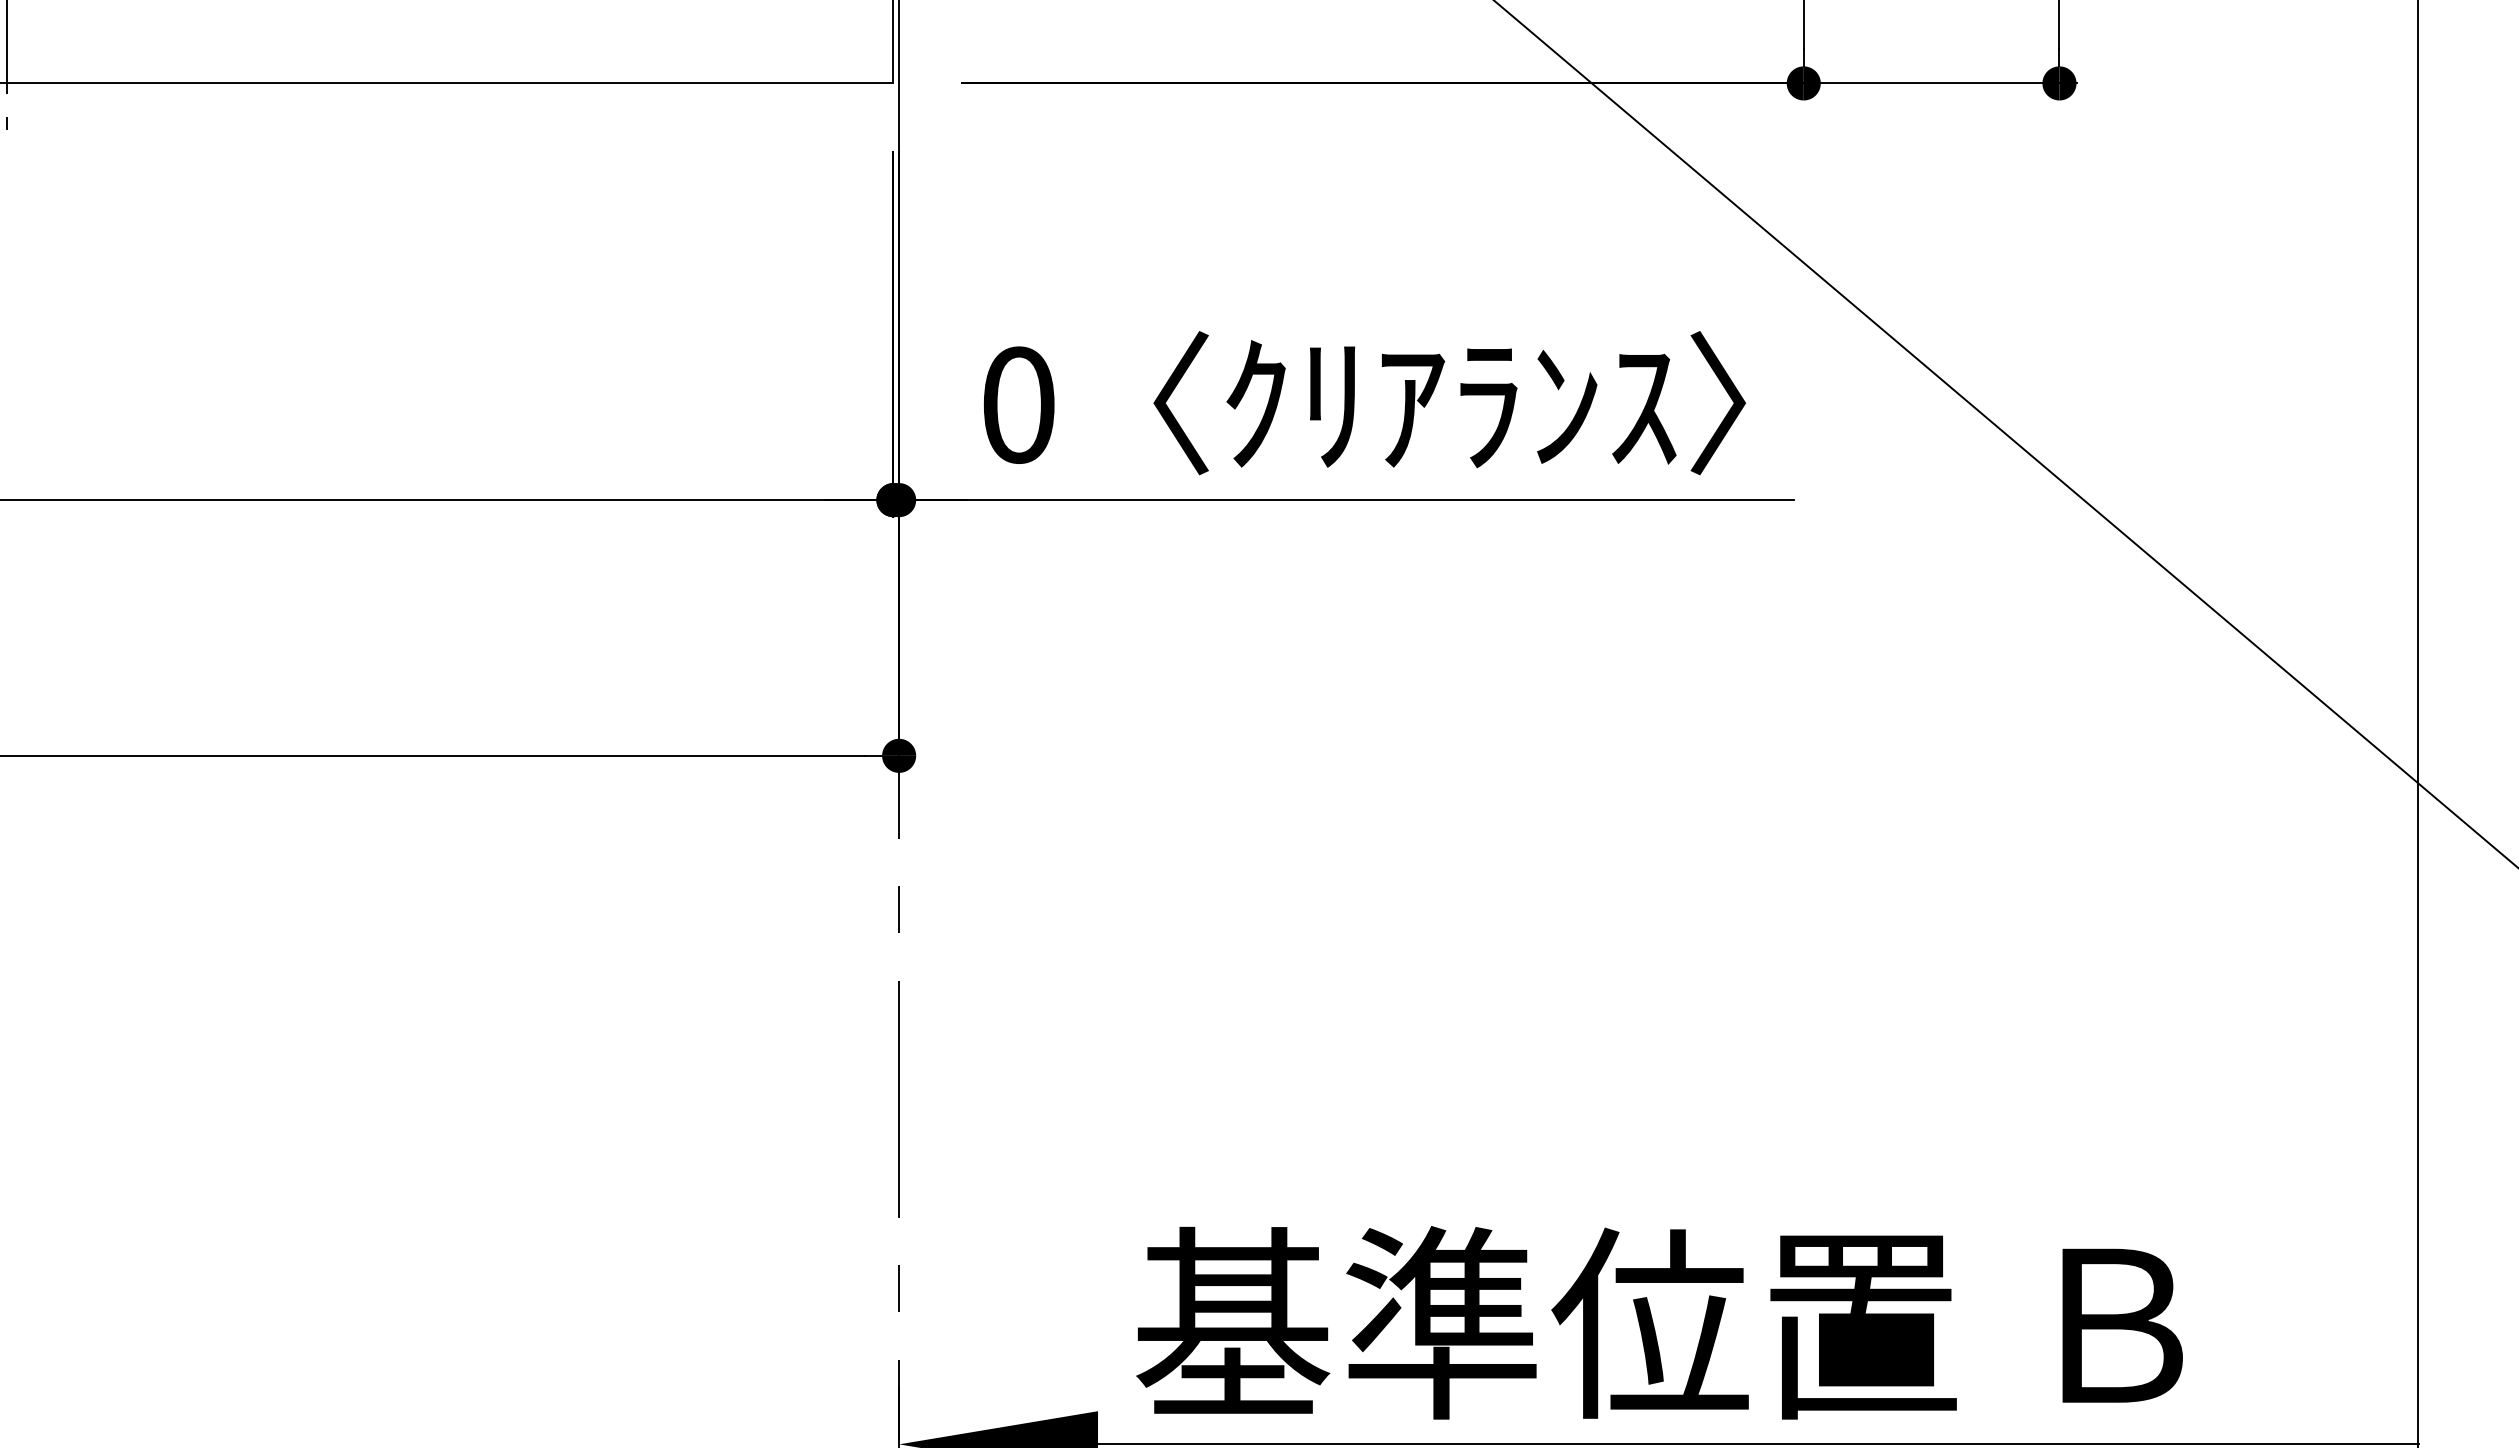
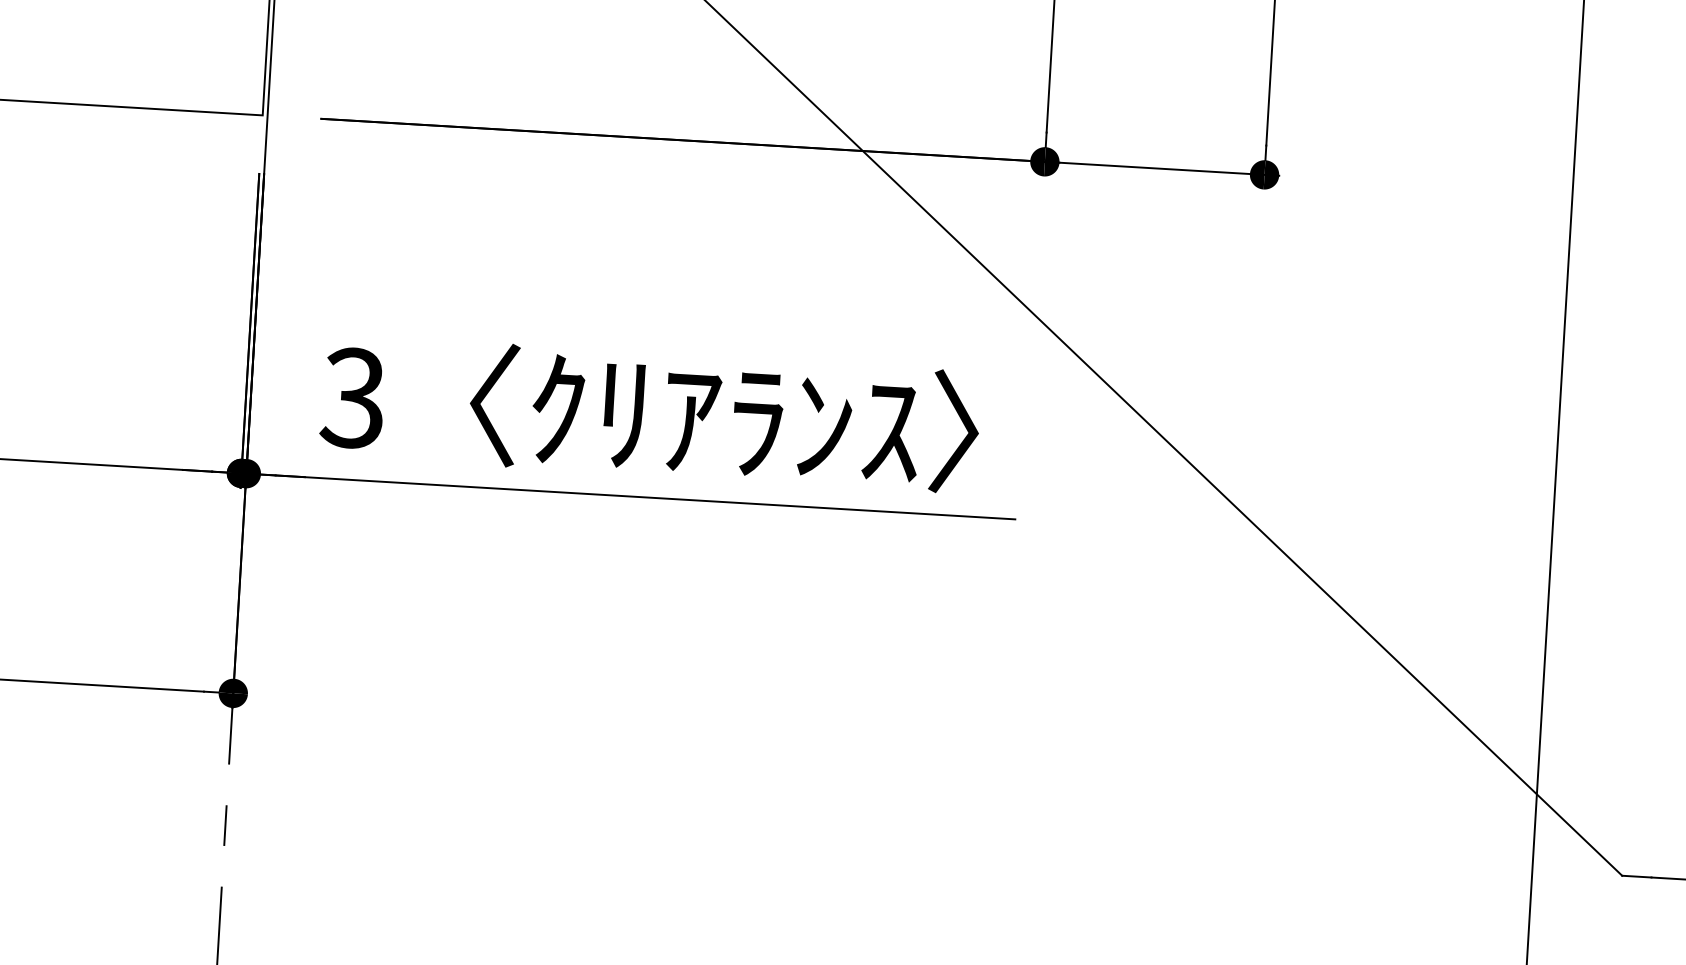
text: (1017, 404) -> (352, 397), 0 -> 3

